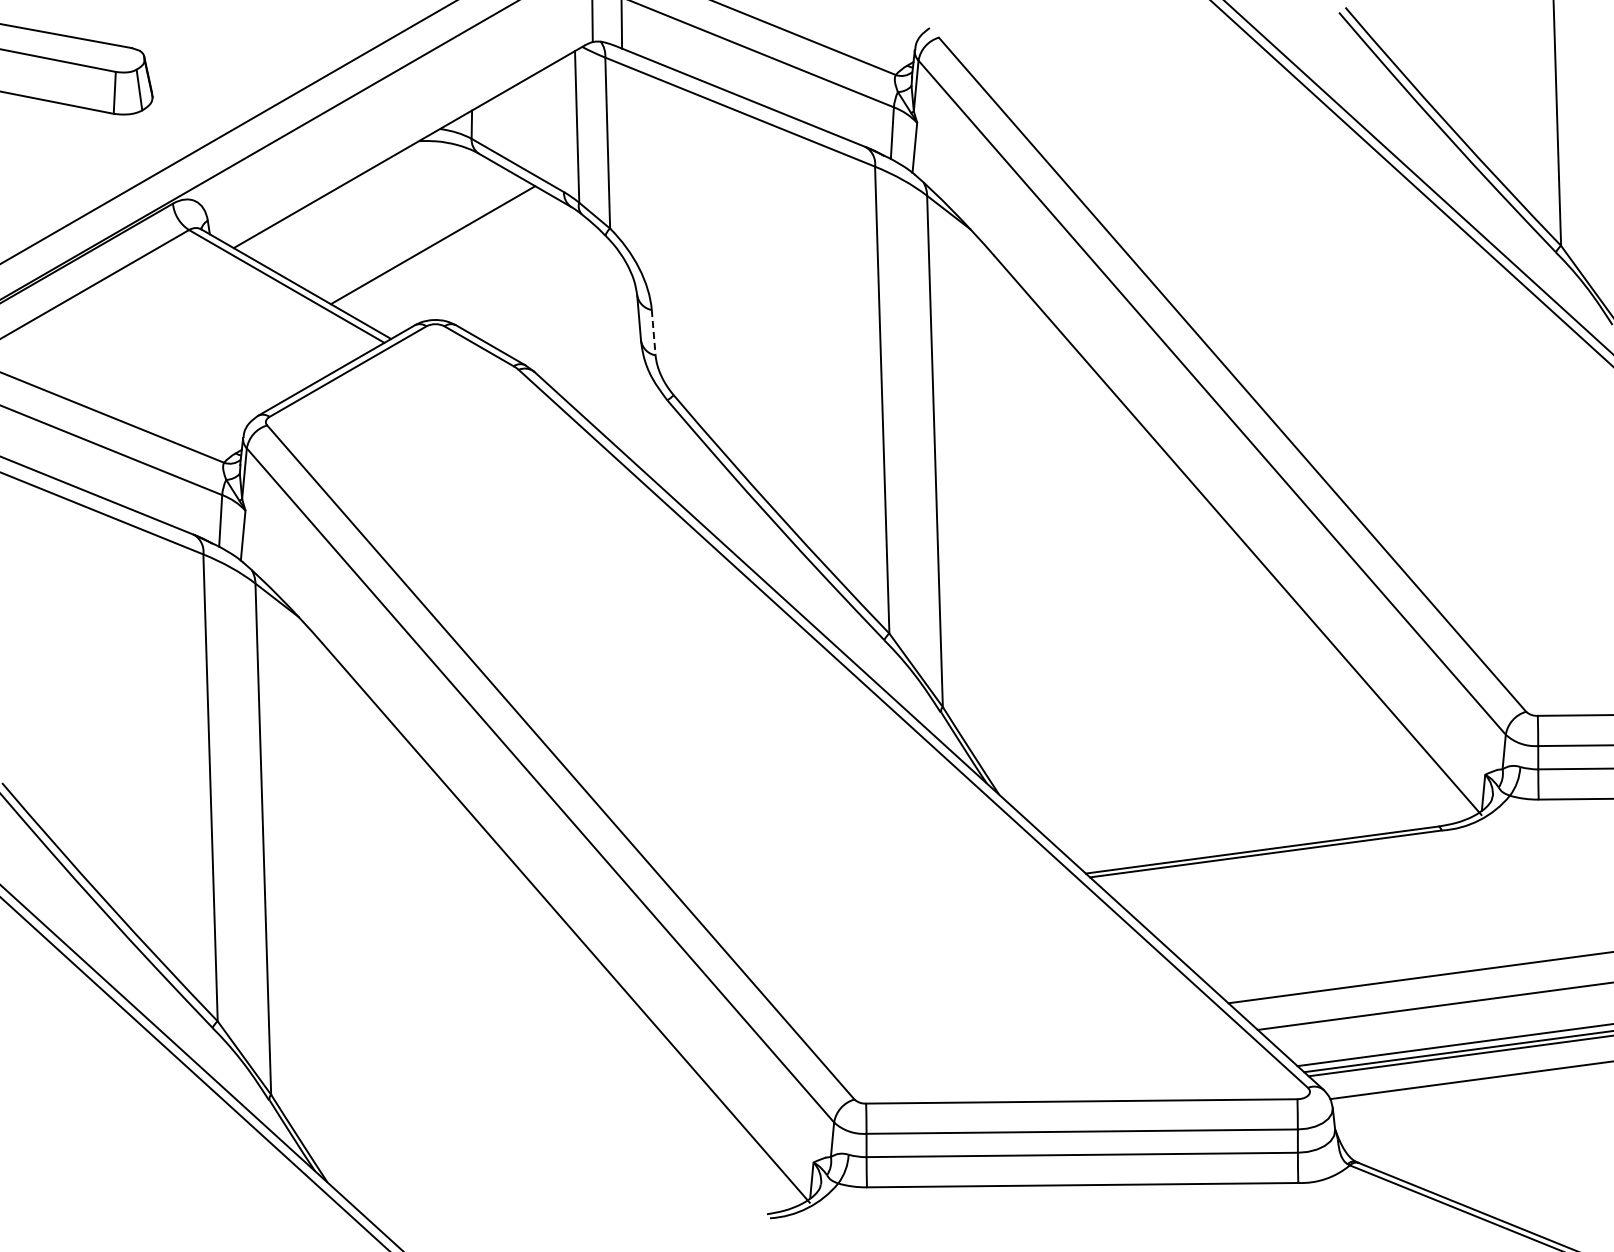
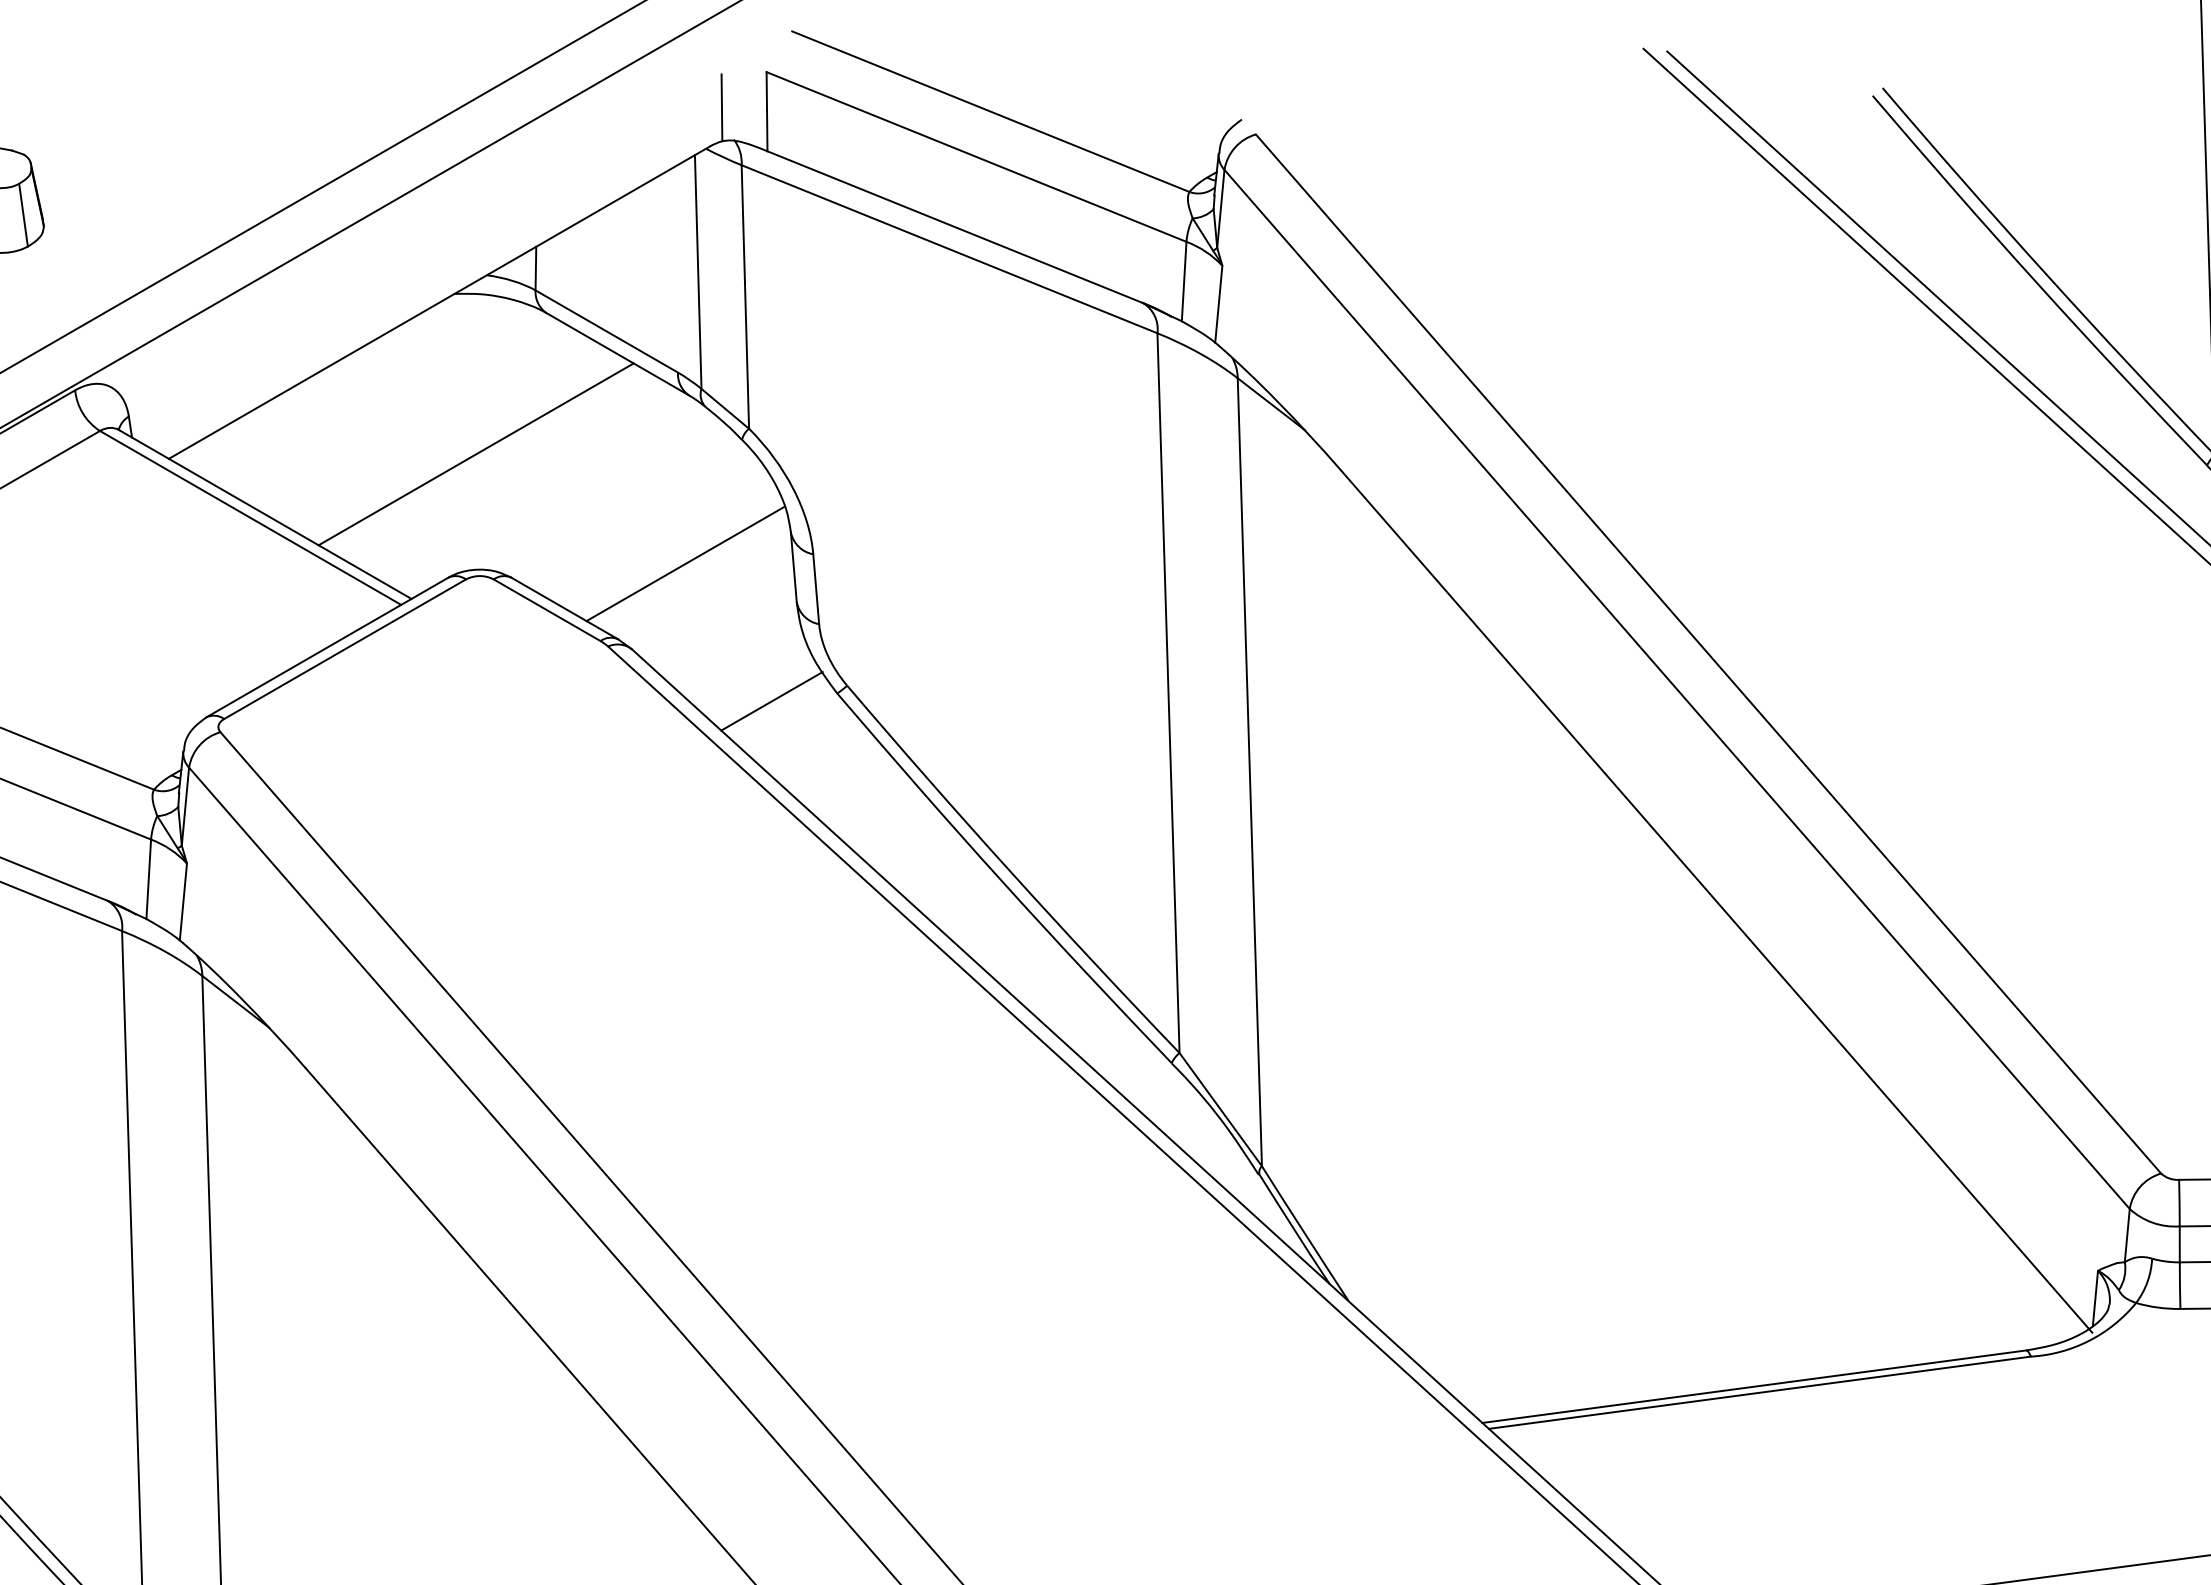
line: (568, 316) -> (684, 564), added
line: (653, 332) -> (815, 588), dashed -> solid
line: (624, 405) -> (771, 701), added

